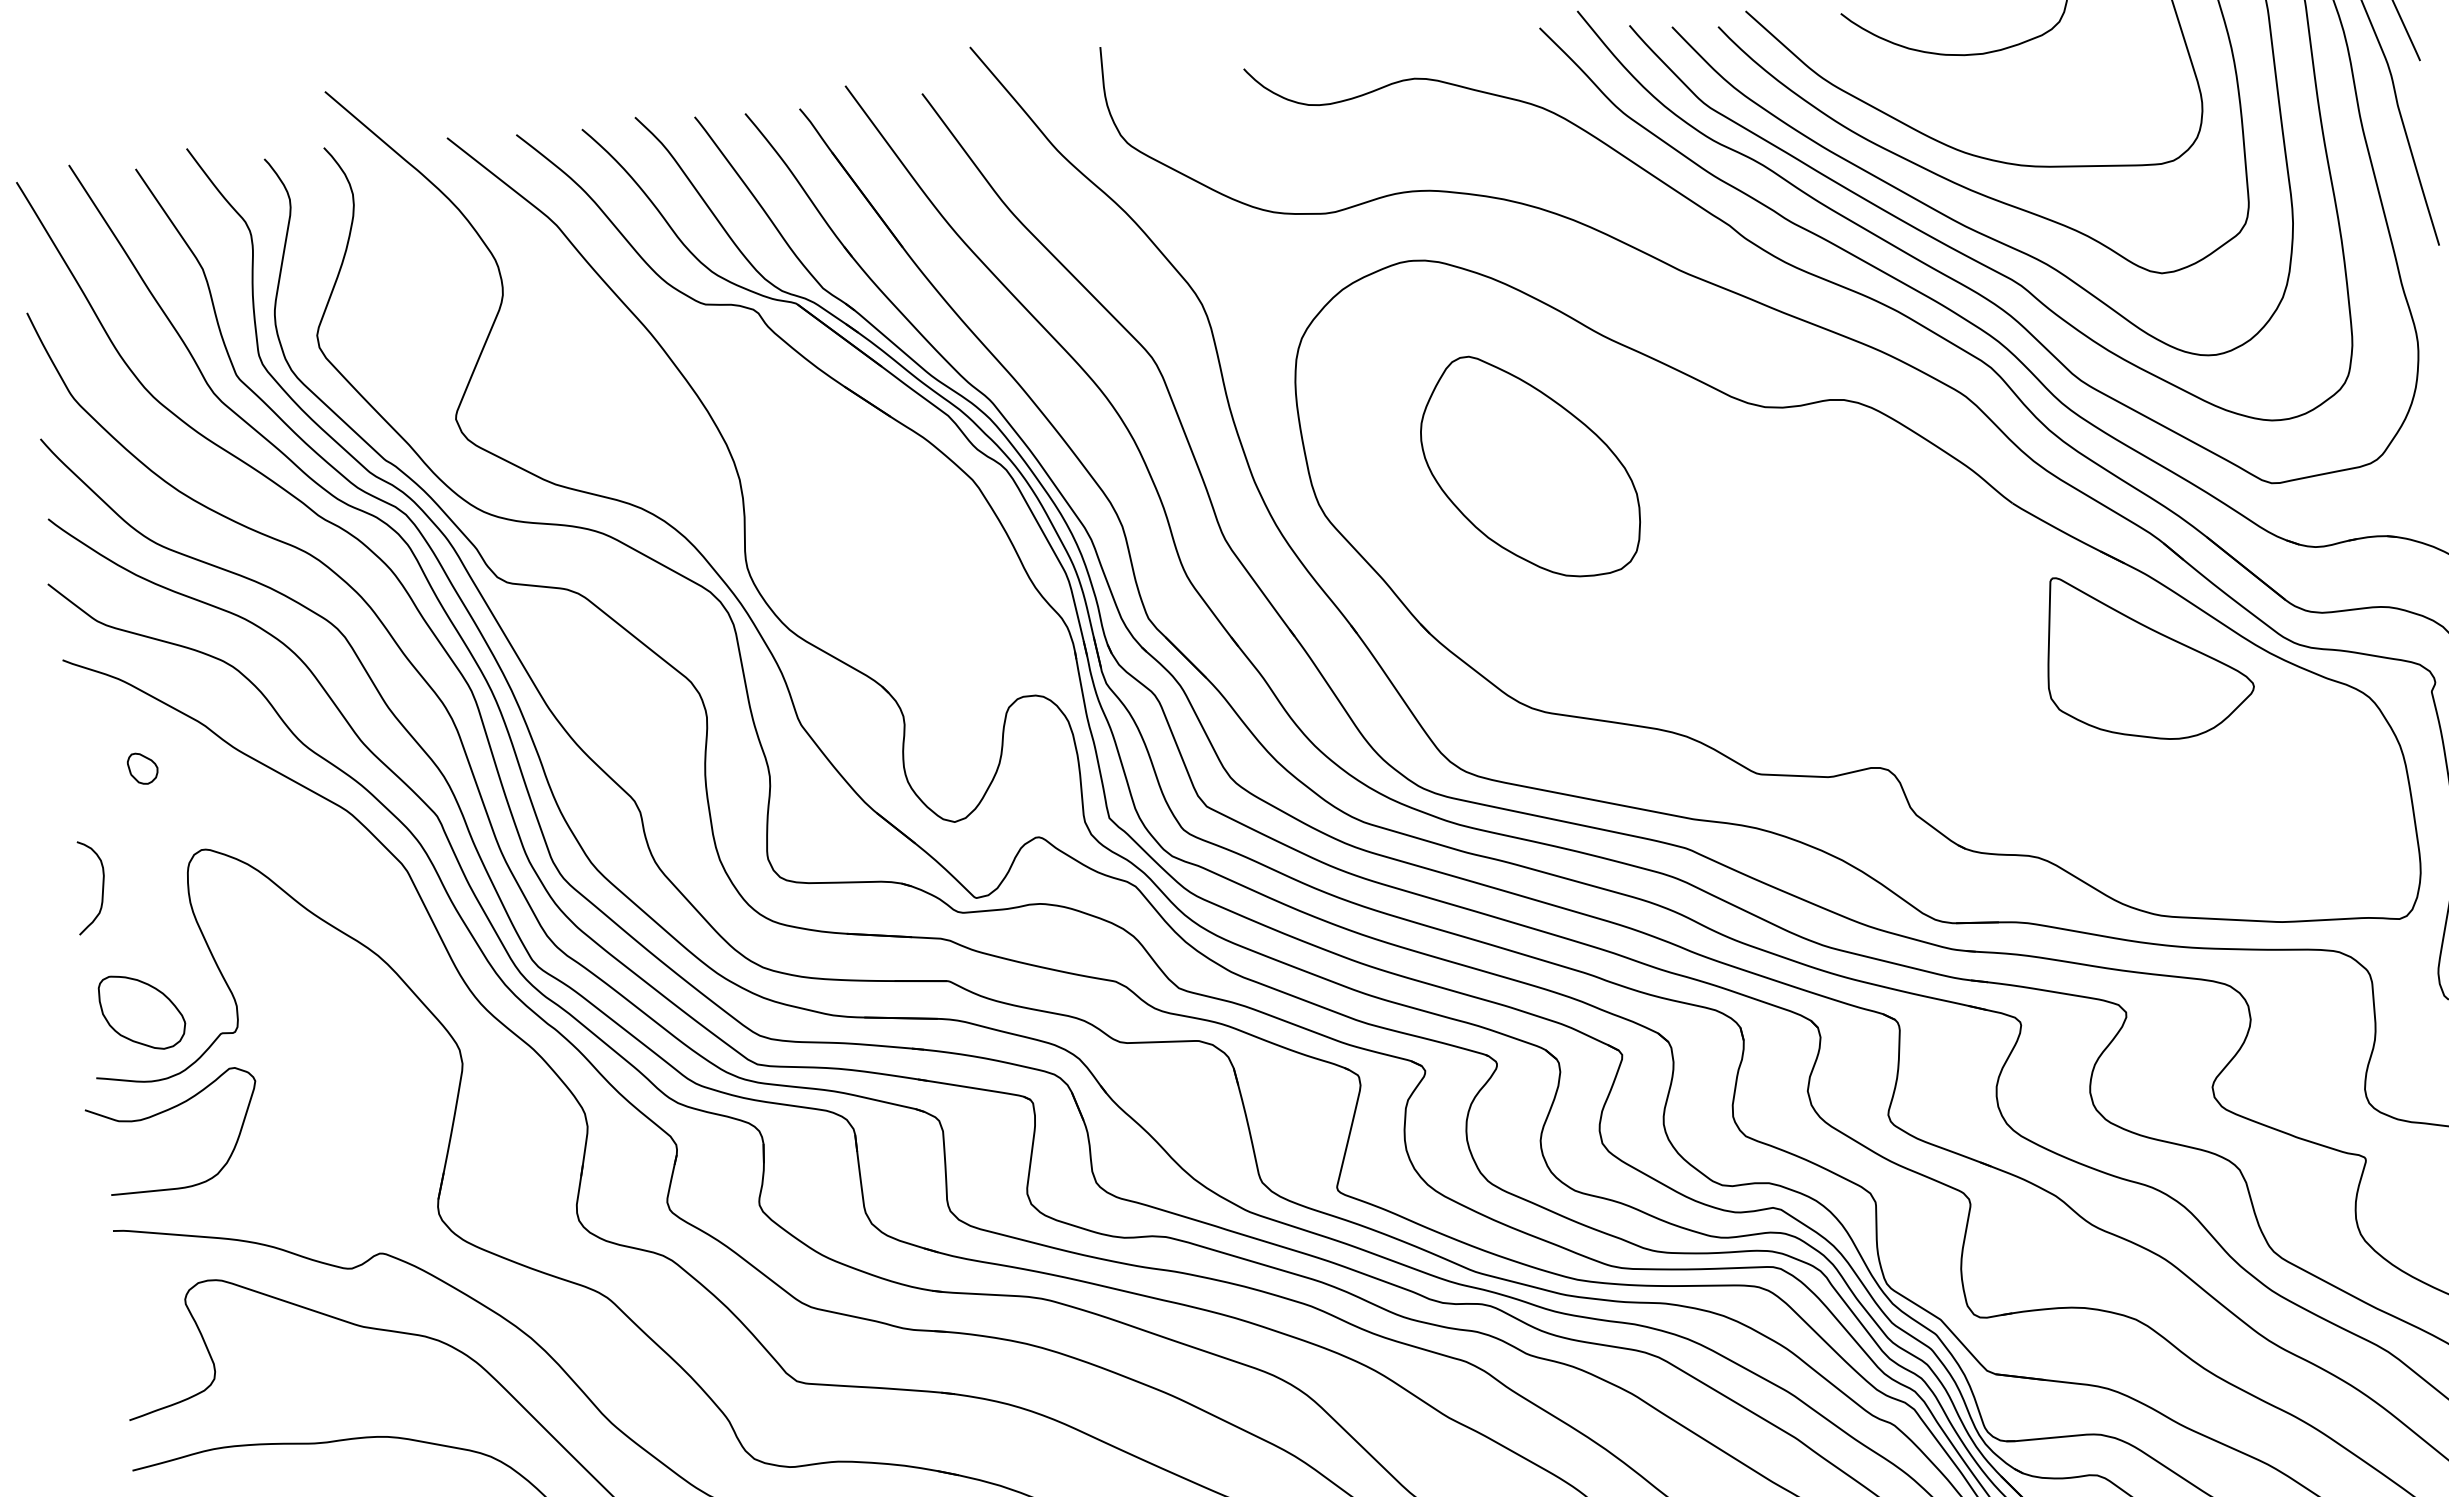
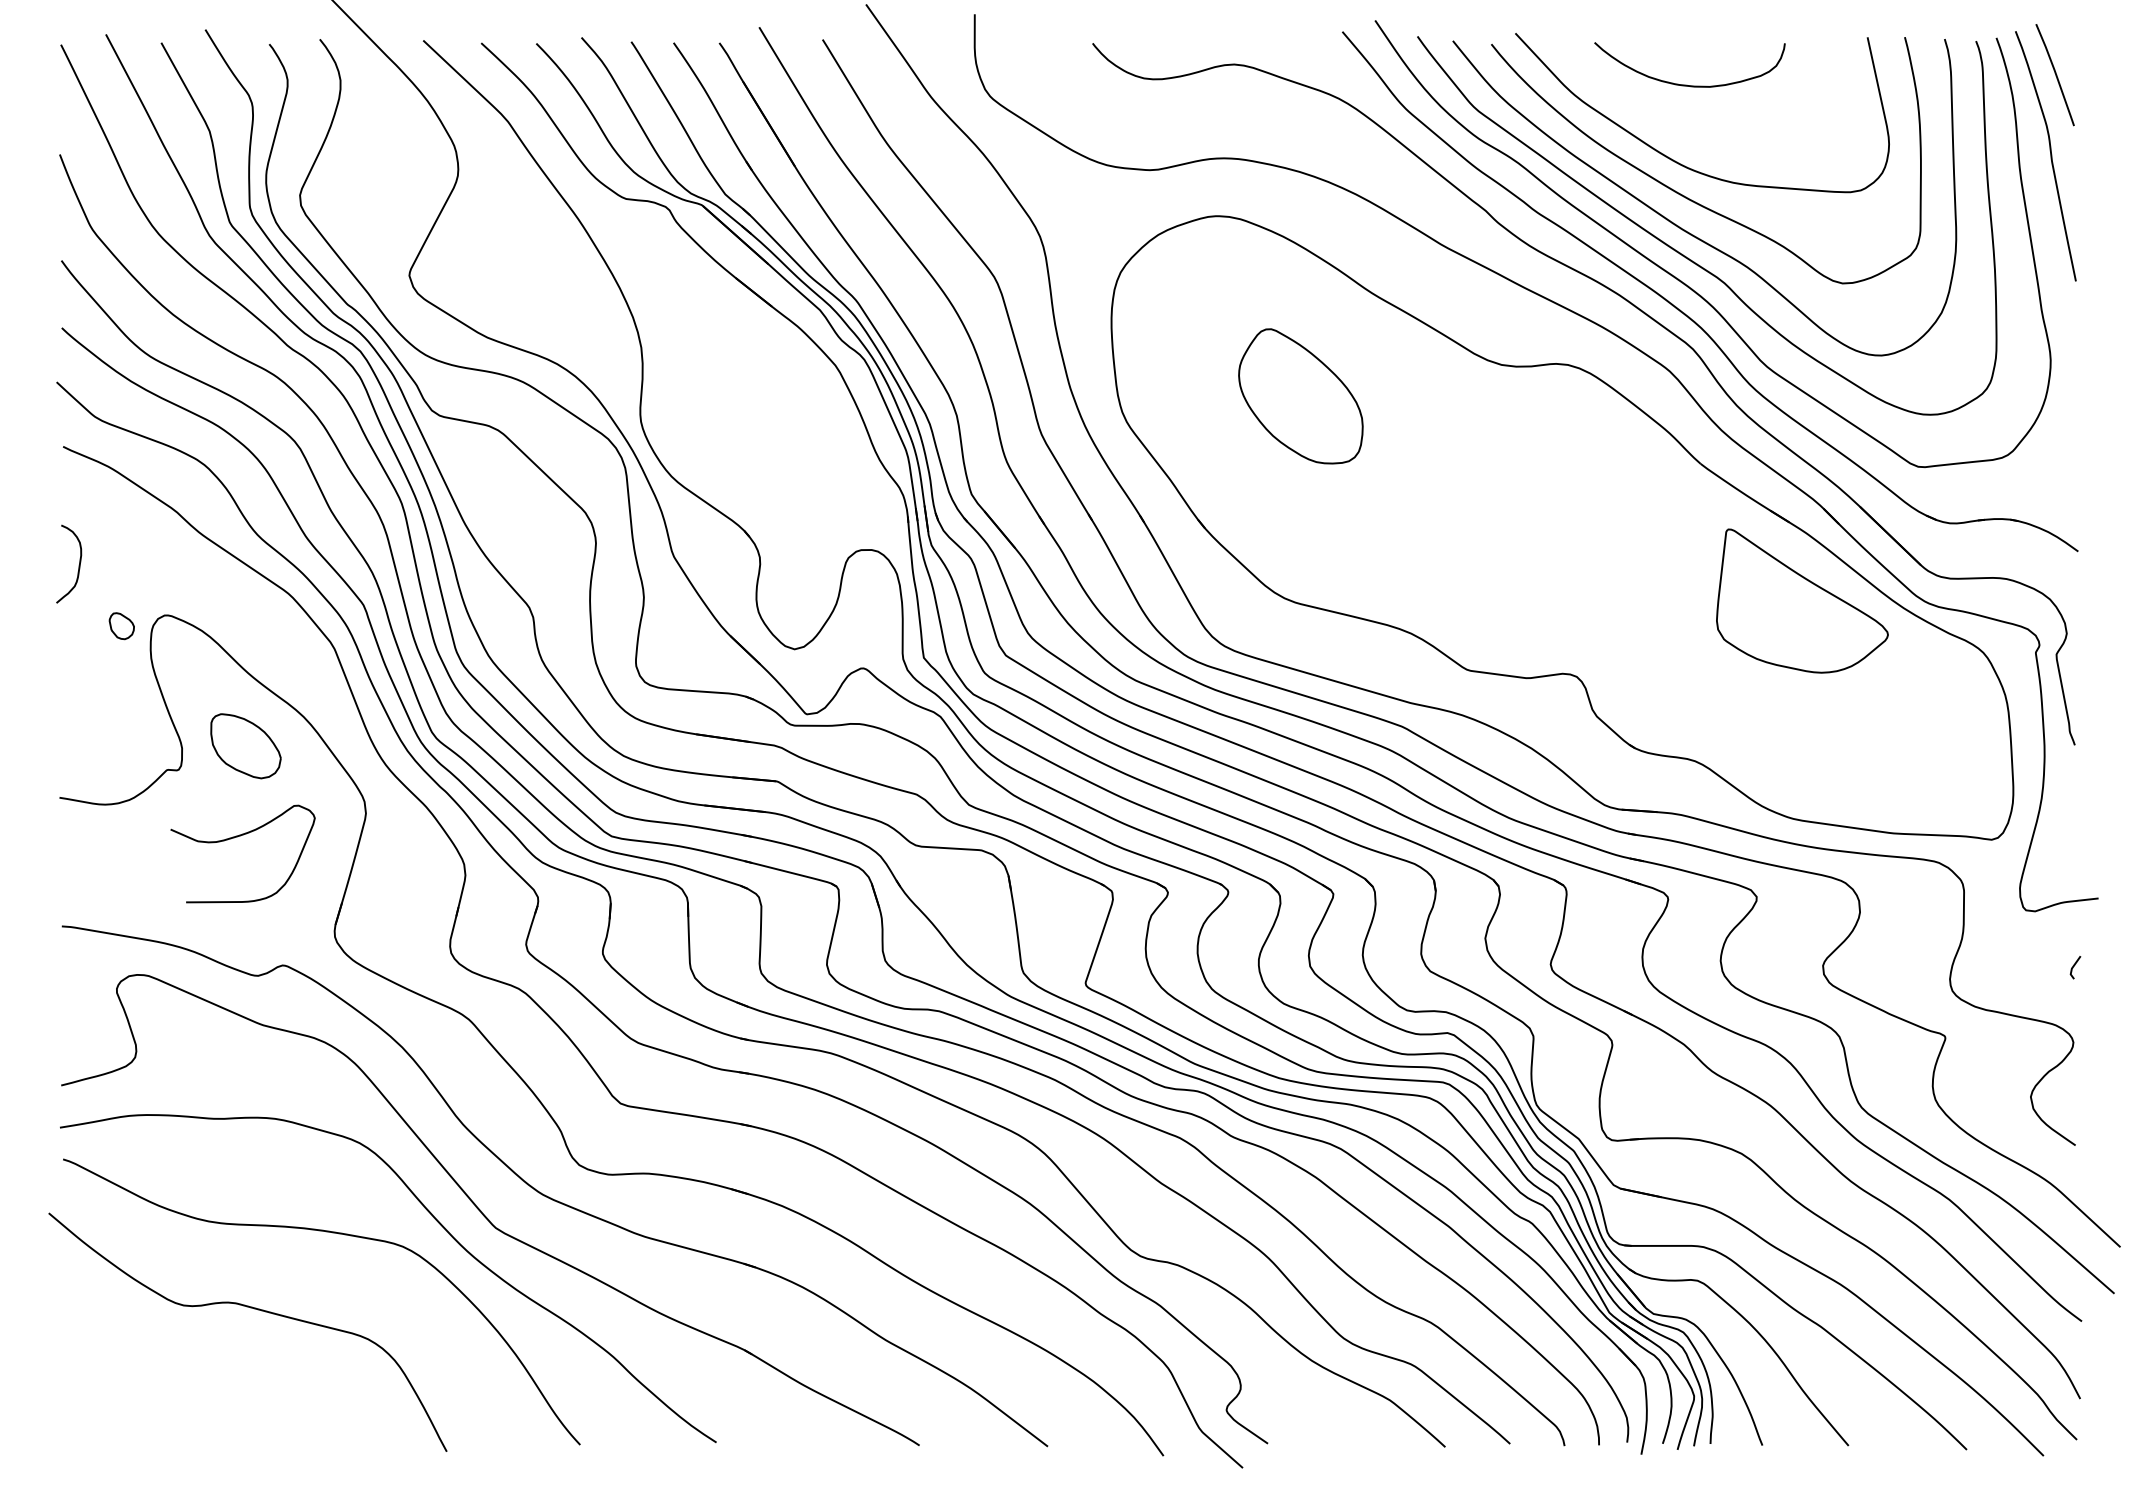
part: (1529, 466) -> (1300, 396), size x0.7
part: (142, 769) -> (121, 626), moved
curve: (101, 887) -> (78, 565), moved
part: (141, 1012) -> (245, 746), moved
curve: (165, 1112) -> (237, 837), moved

